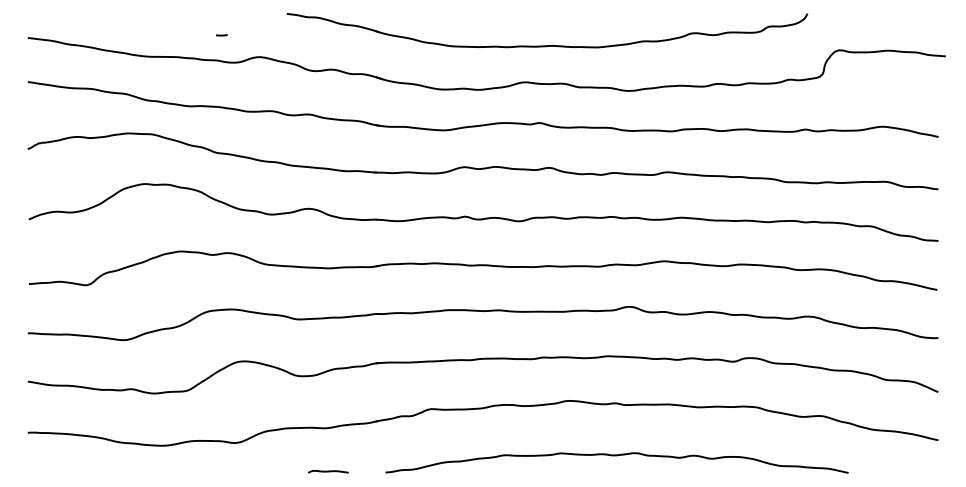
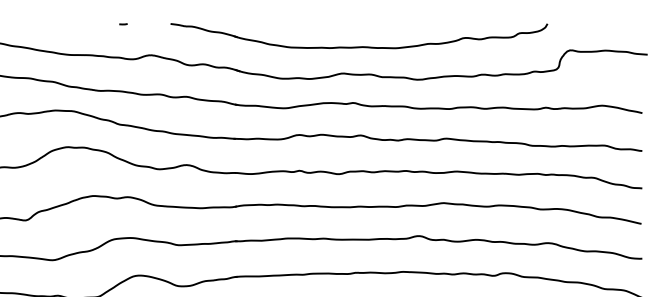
line: (221, 35) -> (123, 24), moved

